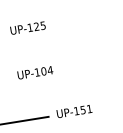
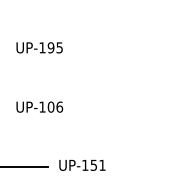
text: (36, 26) -> (50, 47), UP-125 -> UP-195
text: (50, 69) -> (59, 106), UP-104 -> UP-106

